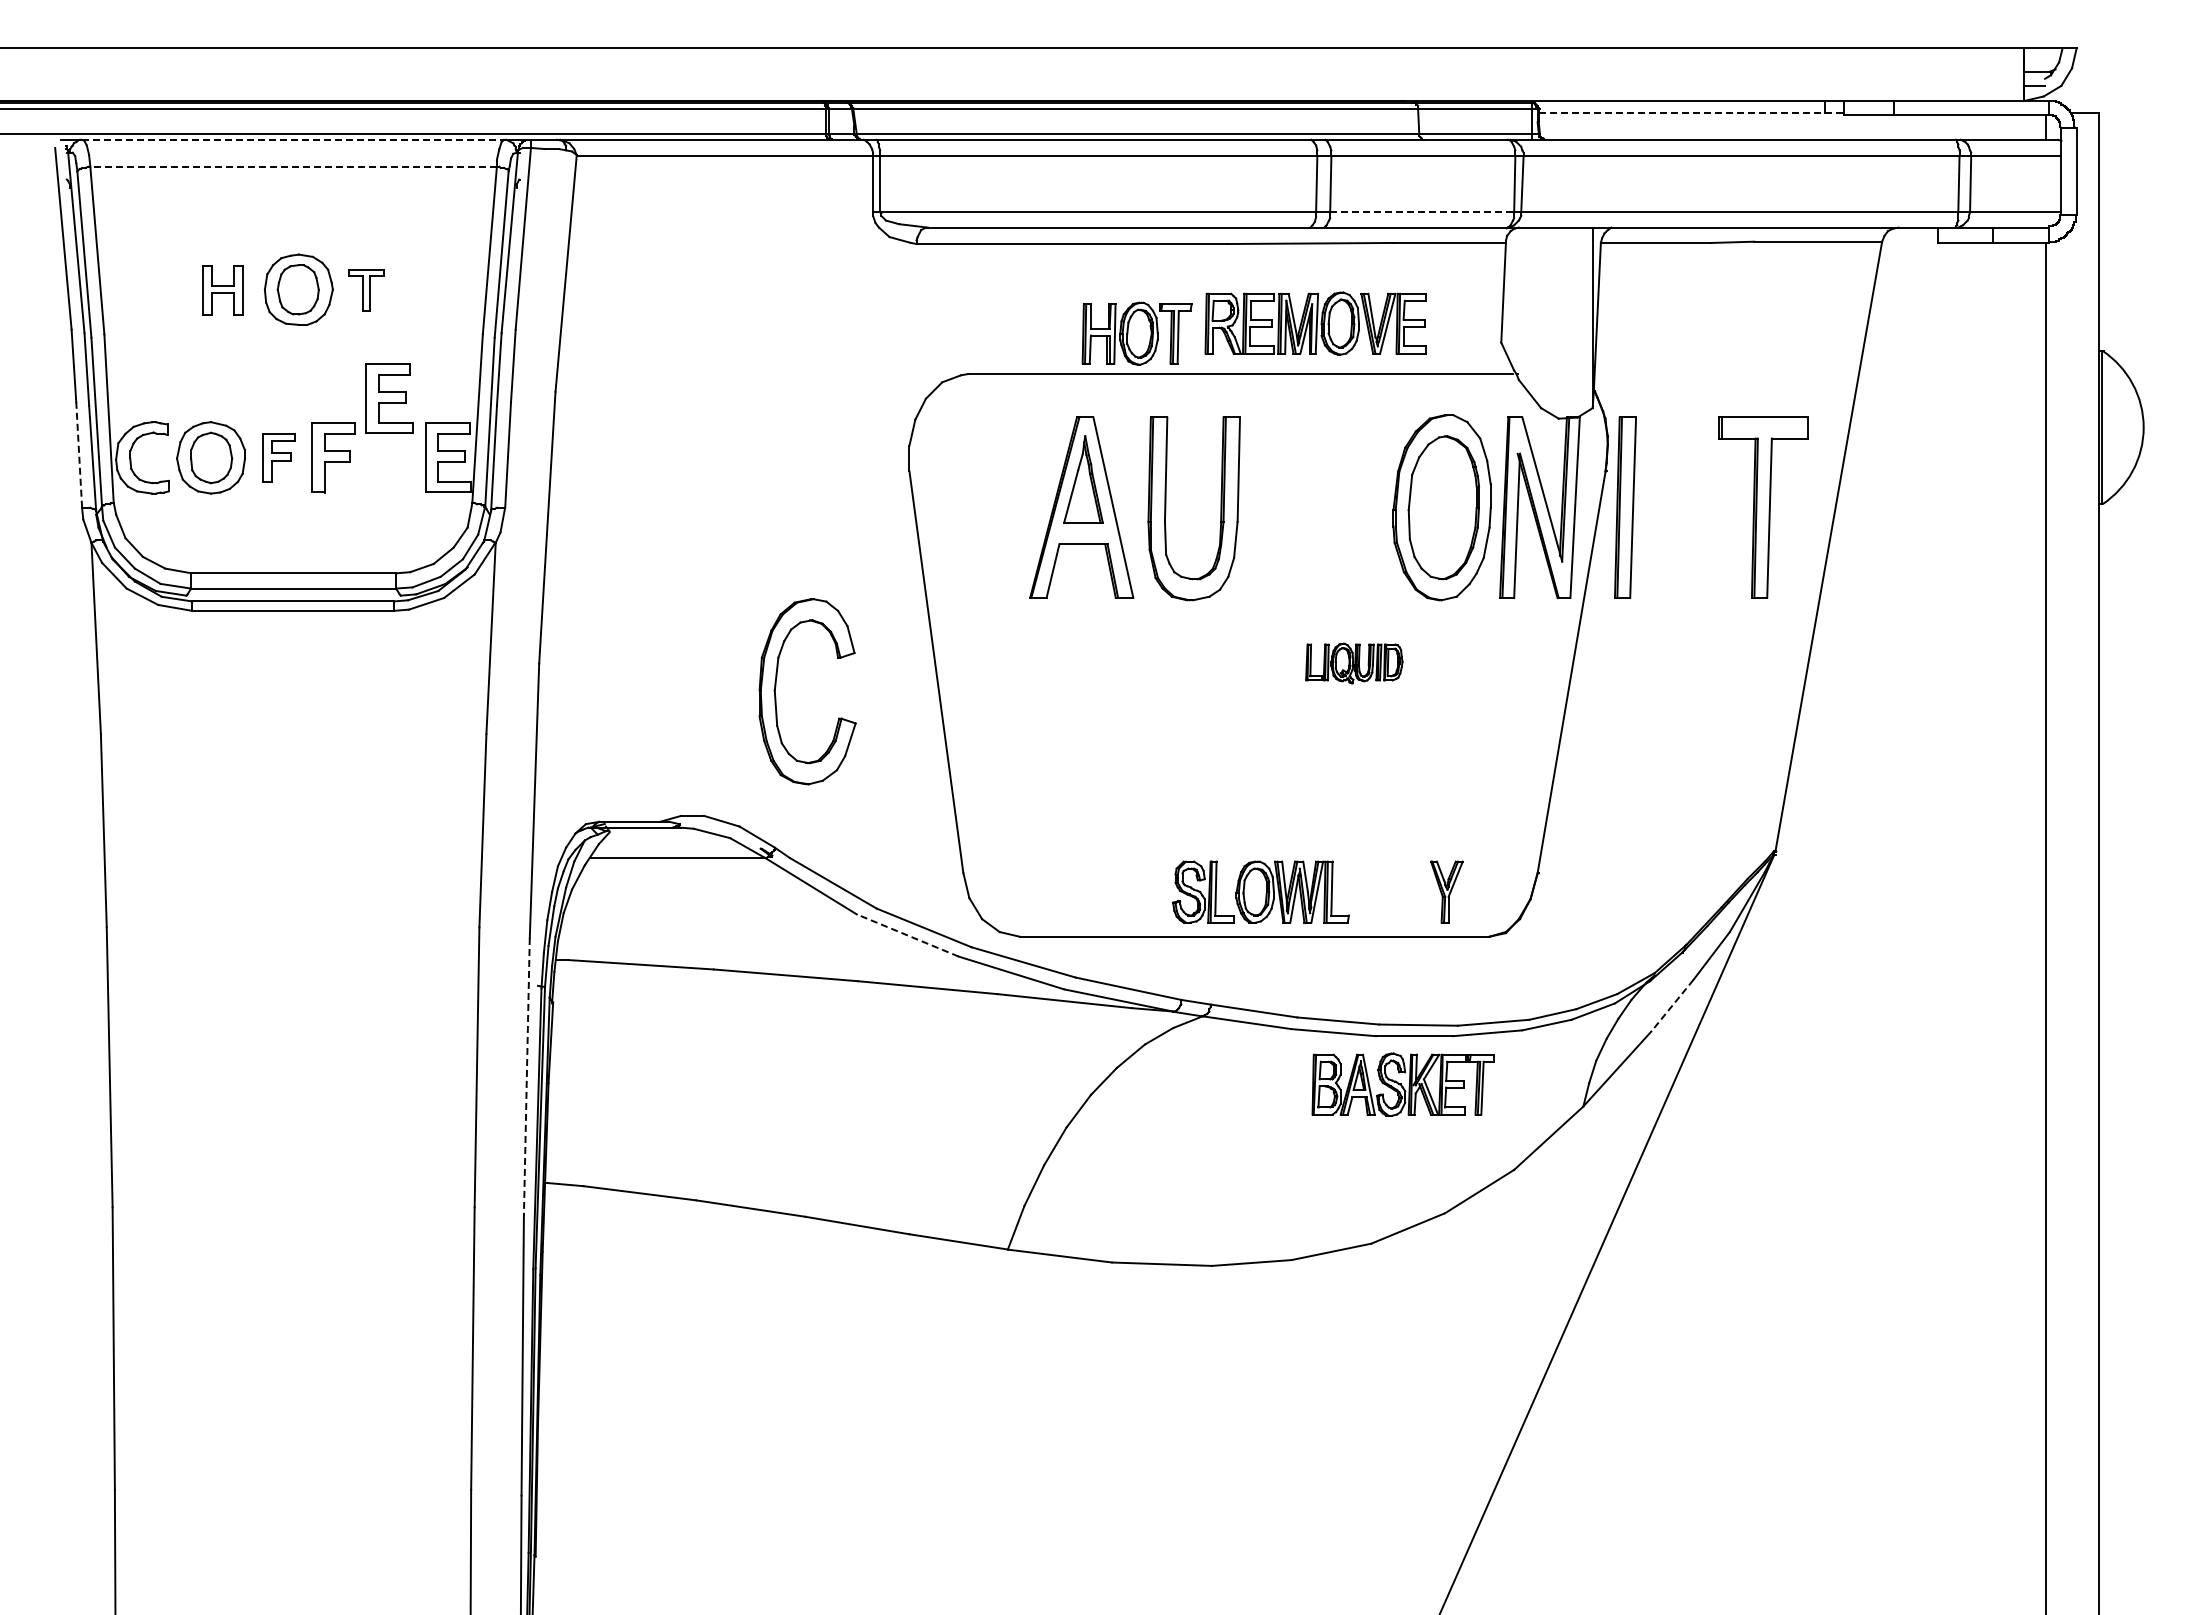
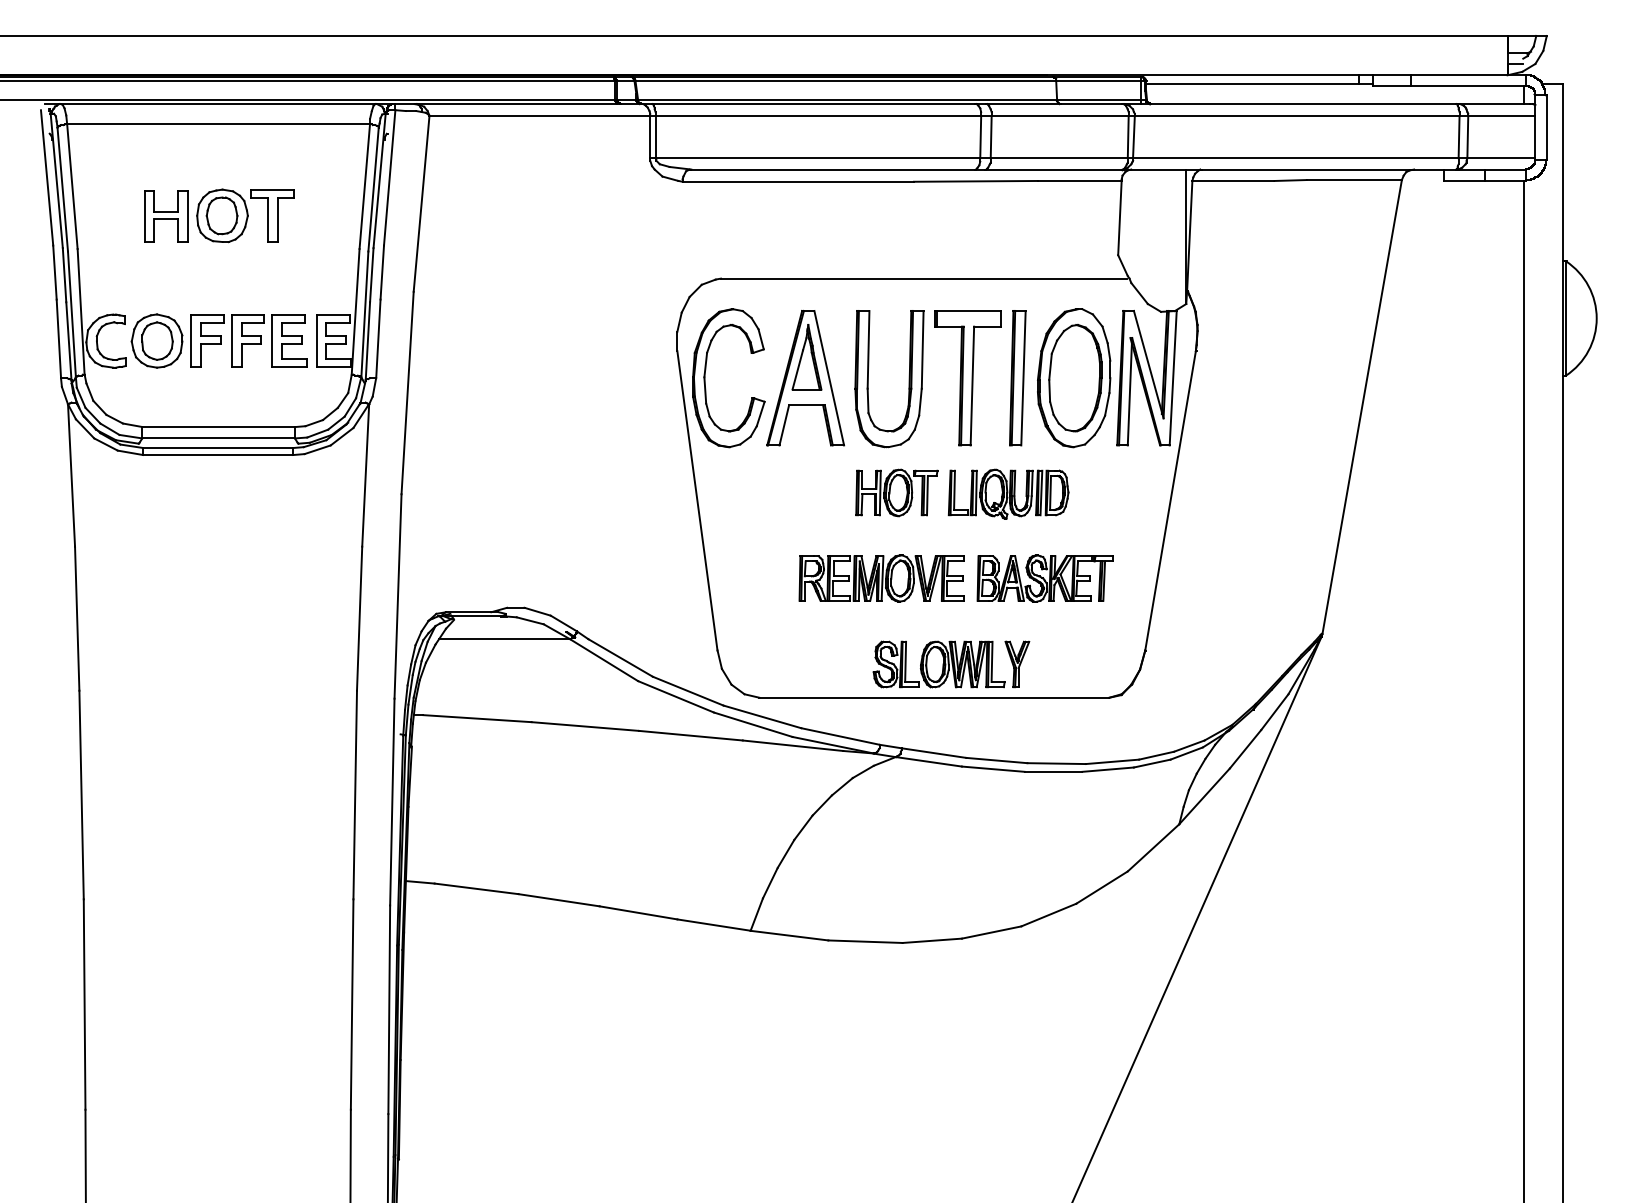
line: (1691, 112) -> (1259, 83), dashed -> solid
line: (293, 139) -> (218, 103), dashed -> solid
line: (293, 166) -> (218, 124), dashed -> solid
line: (1422, 212) -> (1059, 158), dashed -> solid
part: (223, 290) -> (166, 216), size x1.43
part: (366, 290) -> (272, 216), size x1.67
part: (1315, 323) -> (881, 578), moved
part: (1136, 333) -> (896, 492), moved
part: (389, 398) -> (290, 340), moved
line: (79, 454) -> (59, 338), dashed -> solid
part: (278, 457) -> (207, 340), size x1.43
part: (1625, 507) -> (1017, 378), moved
part: (1763, 507) -> (967, 378), moved
part: (1354, 663) -> (1008, 494), size x1.67
part: (776, 686) -> (705, 374), moved
part: (1446, 891) -> (1017, 664), moved
line: (907, 935) -> (675, 696), dashed -> solid
line: (1672, 1006) -> (1245, 749), dashed -> solid
line: (526, 1076) -> (392, 801), dashed -> solid
part: (1402, 1084) -> (1044, 578), moved

